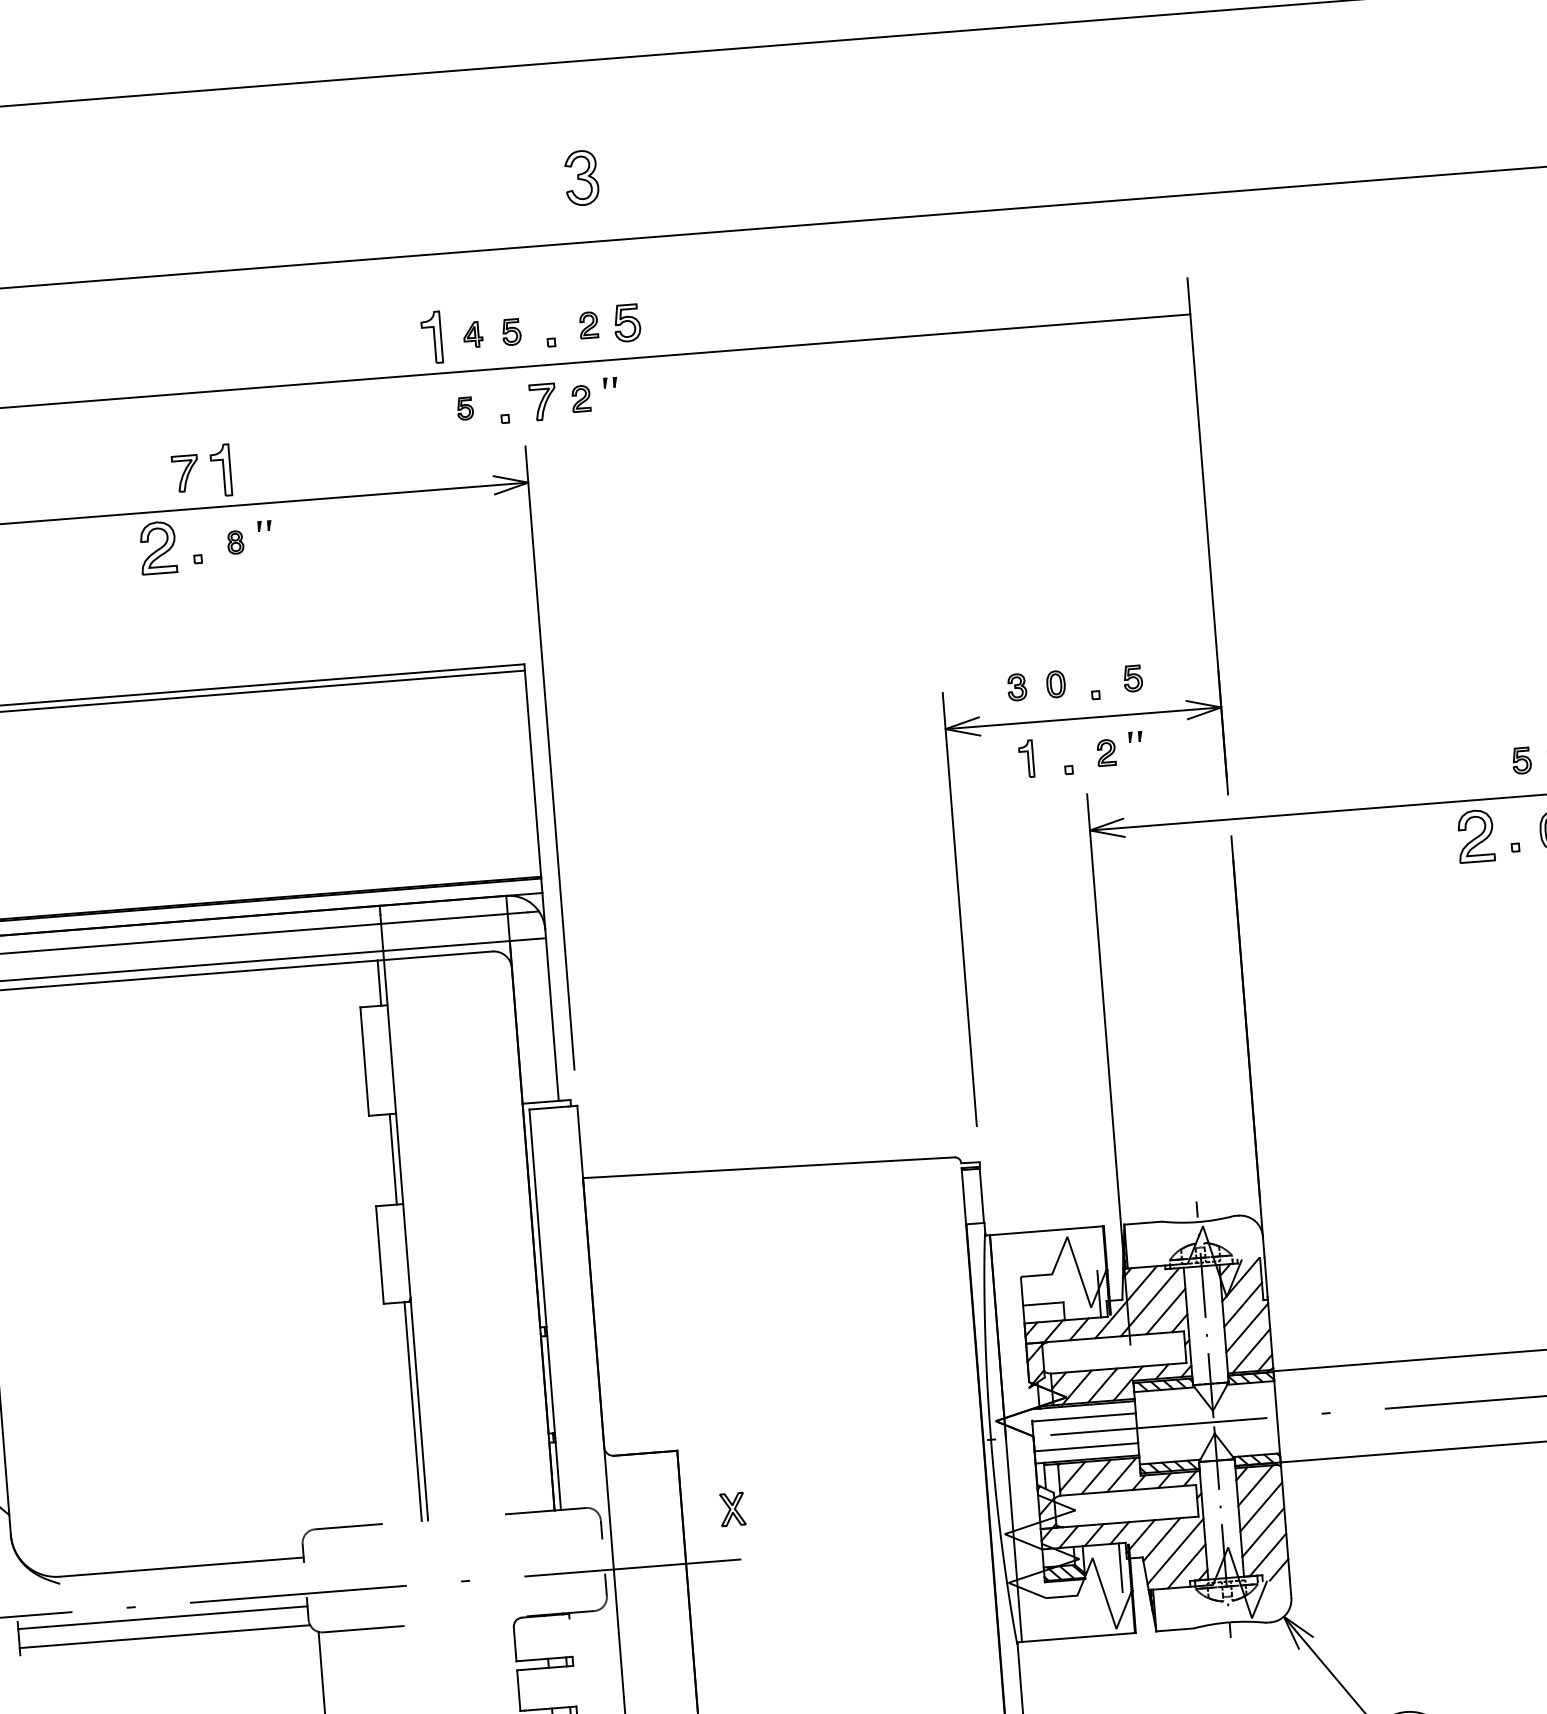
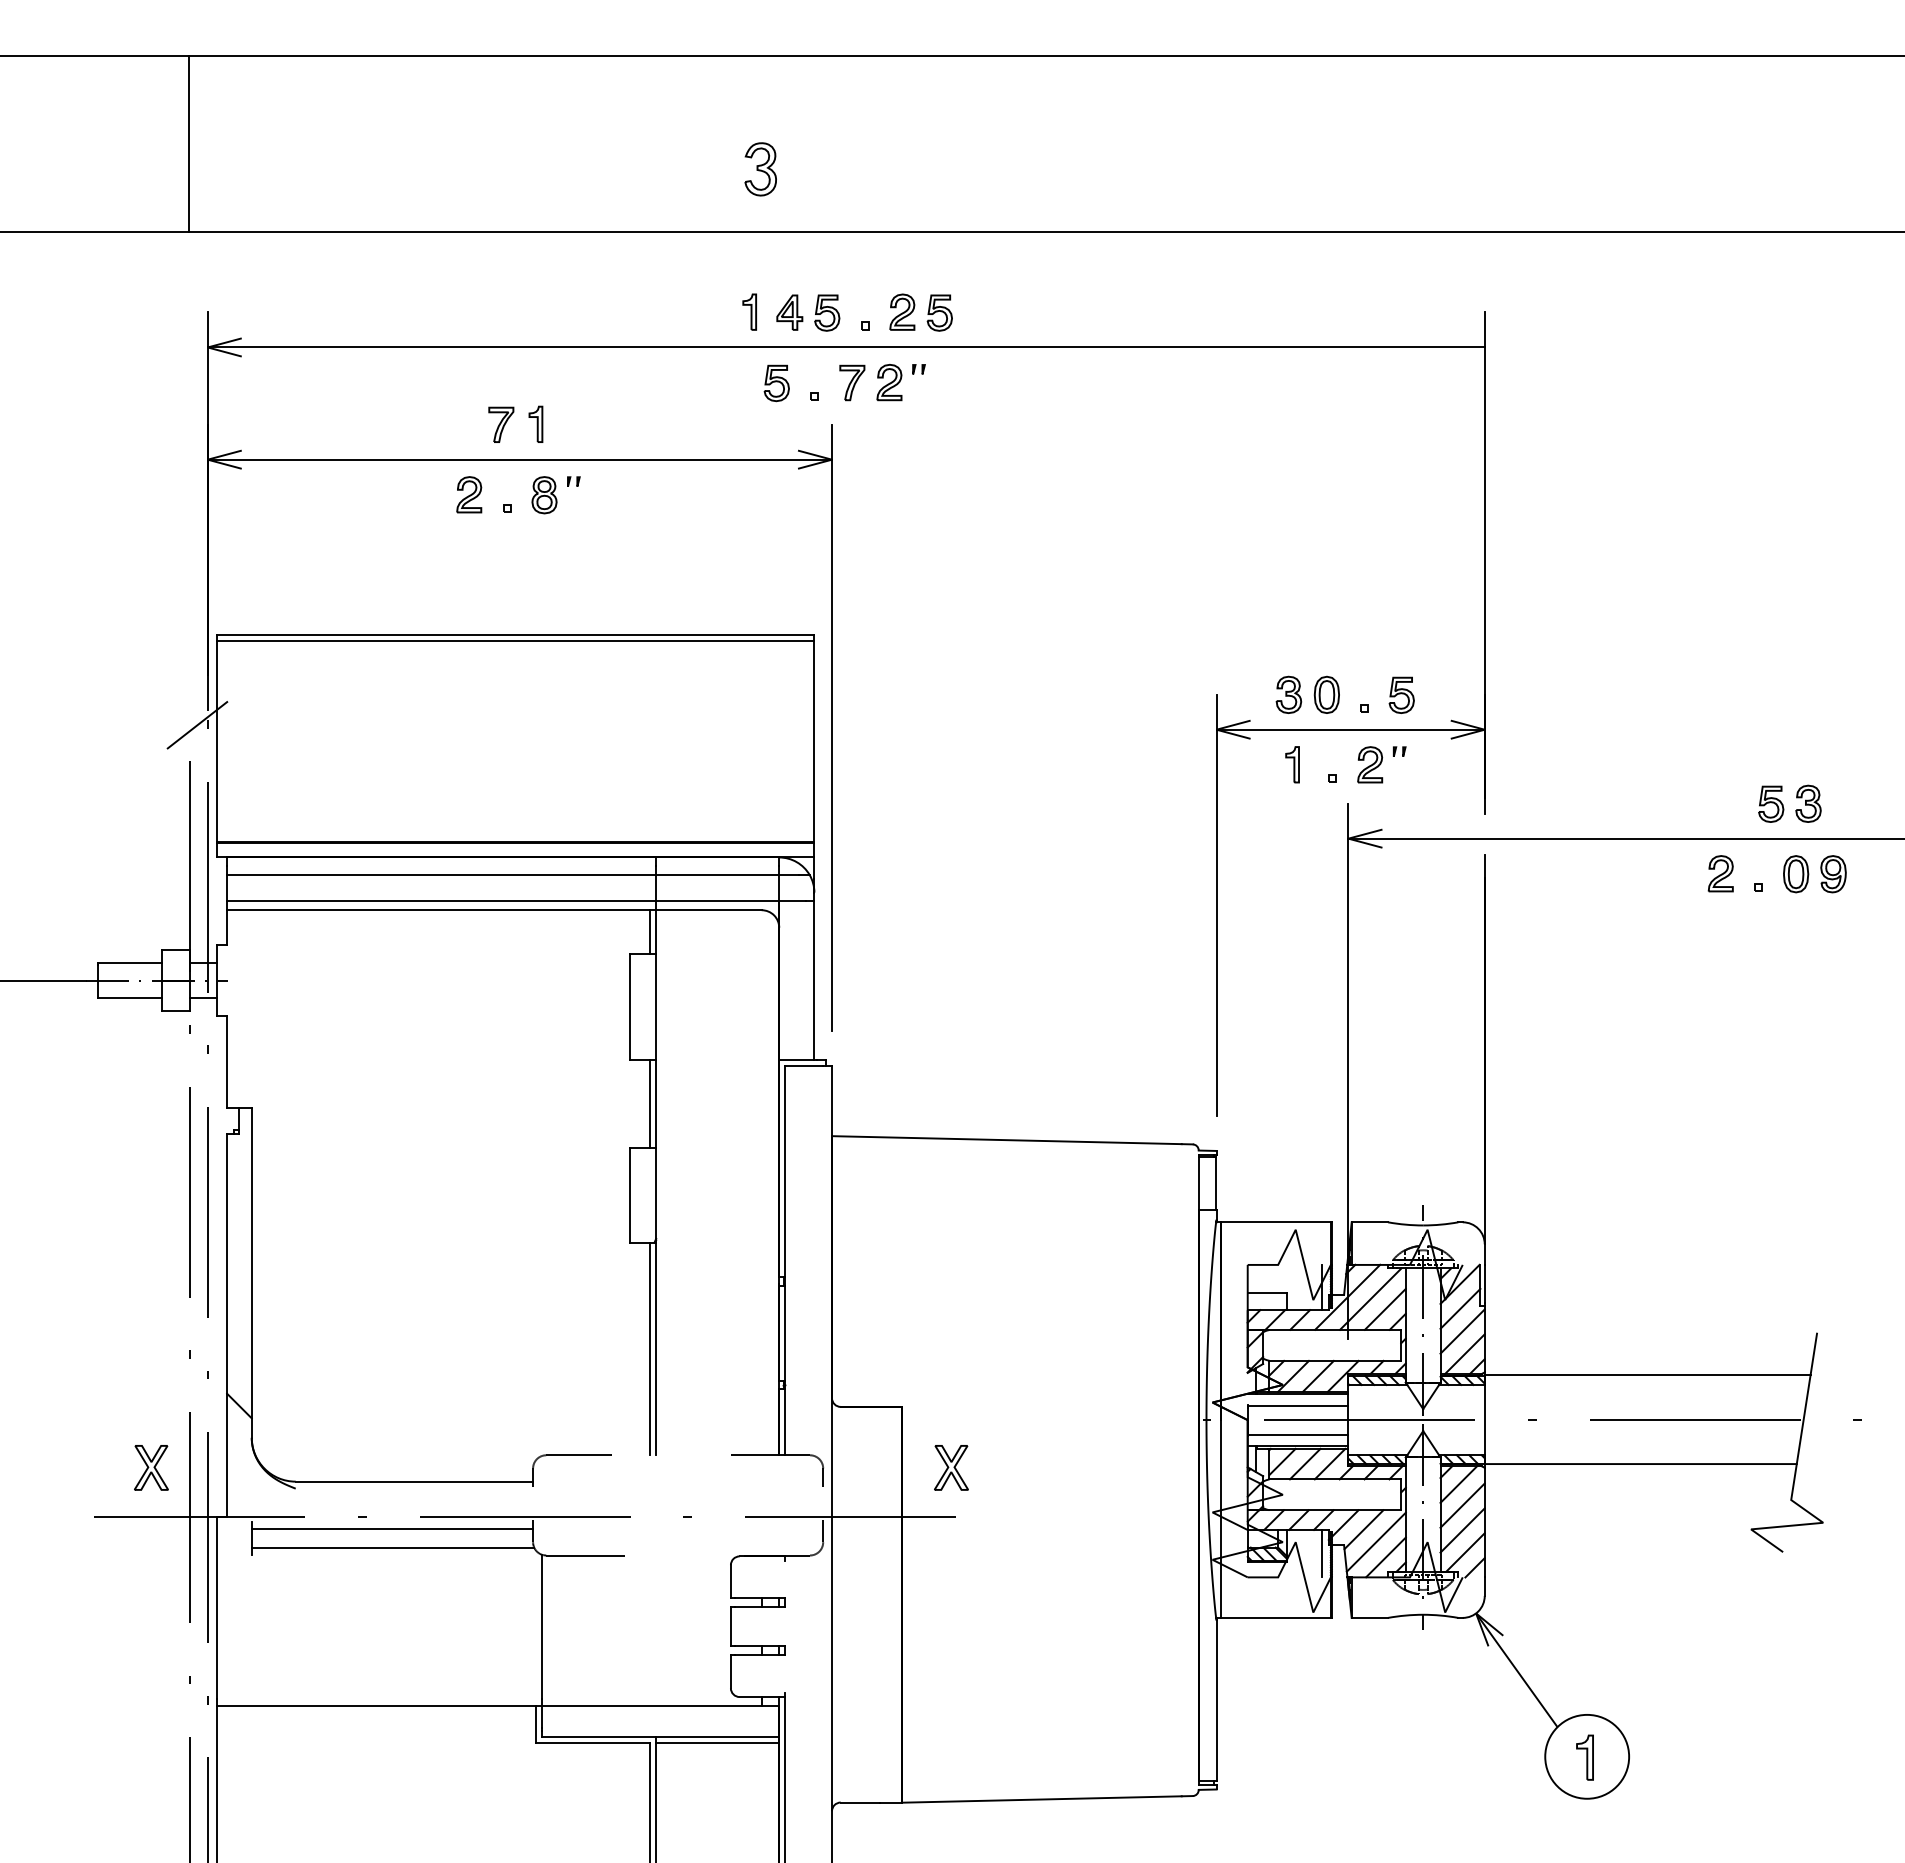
part: (581, 178) -> (760, 169), moved
part: (588, 324) -> (902, 311), size x1.43
part: (511, 331) -> (827, 312), size x1.43
part: (472, 334) -> (789, 312), size x1.43
part: (431, 336) -> (749, 311), size x0.71
part: (581, 398) -> (889, 382), size x1.43
part: (465, 408) -> (776, 383), size x1.67
part: (220, 469) -> (535, 423), size x0.71
part: (235, 542) -> (544, 495), size x1.67
part: (158, 547) -> (469, 494), size x0.71
part: (1132, 677) -> (1401, 694), size x1.43
part: (1055, 684) -> (1326, 694), size x1.43
part: (1016, 687) -> (1288, 694), size x1.43
part: (1106, 752) -> (1370, 764), size x1.43
part: (1522, 760) -> (1771, 803), size x1.43
part: (1475, 836) -> (1720, 873), size x0.71
part: (732, 1509) -> (951, 1467), size x1.43

